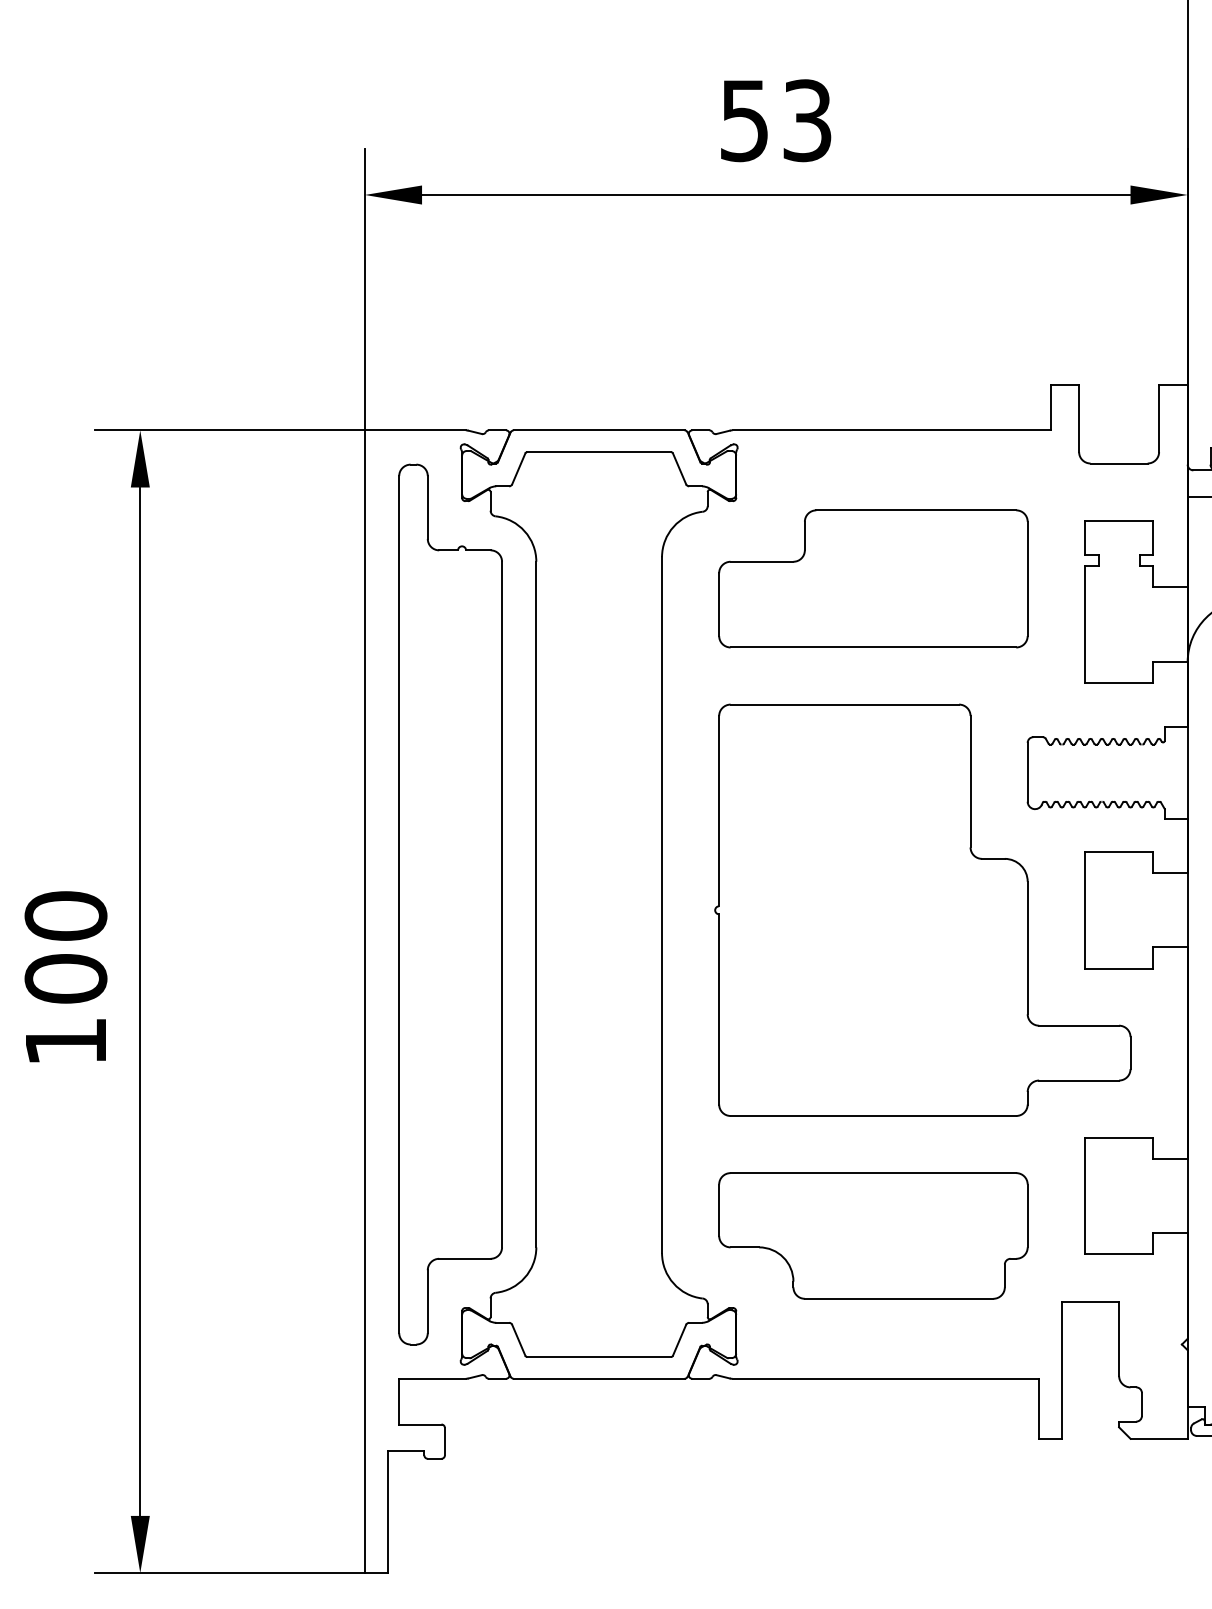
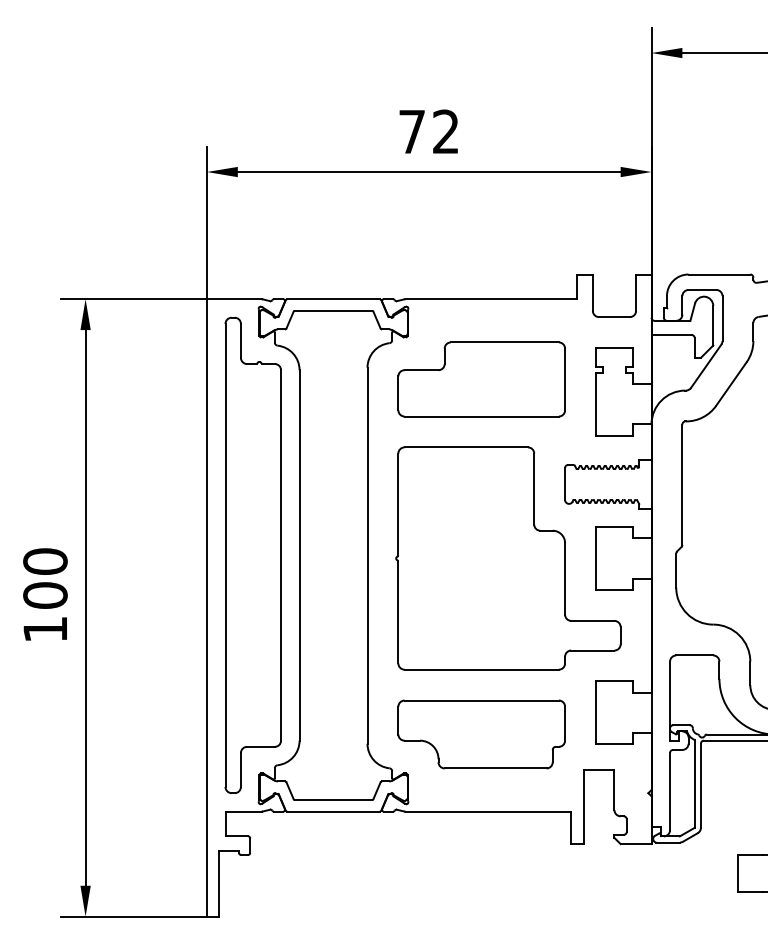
text: (774, 119) -> (428, 131), 53 -> 72

